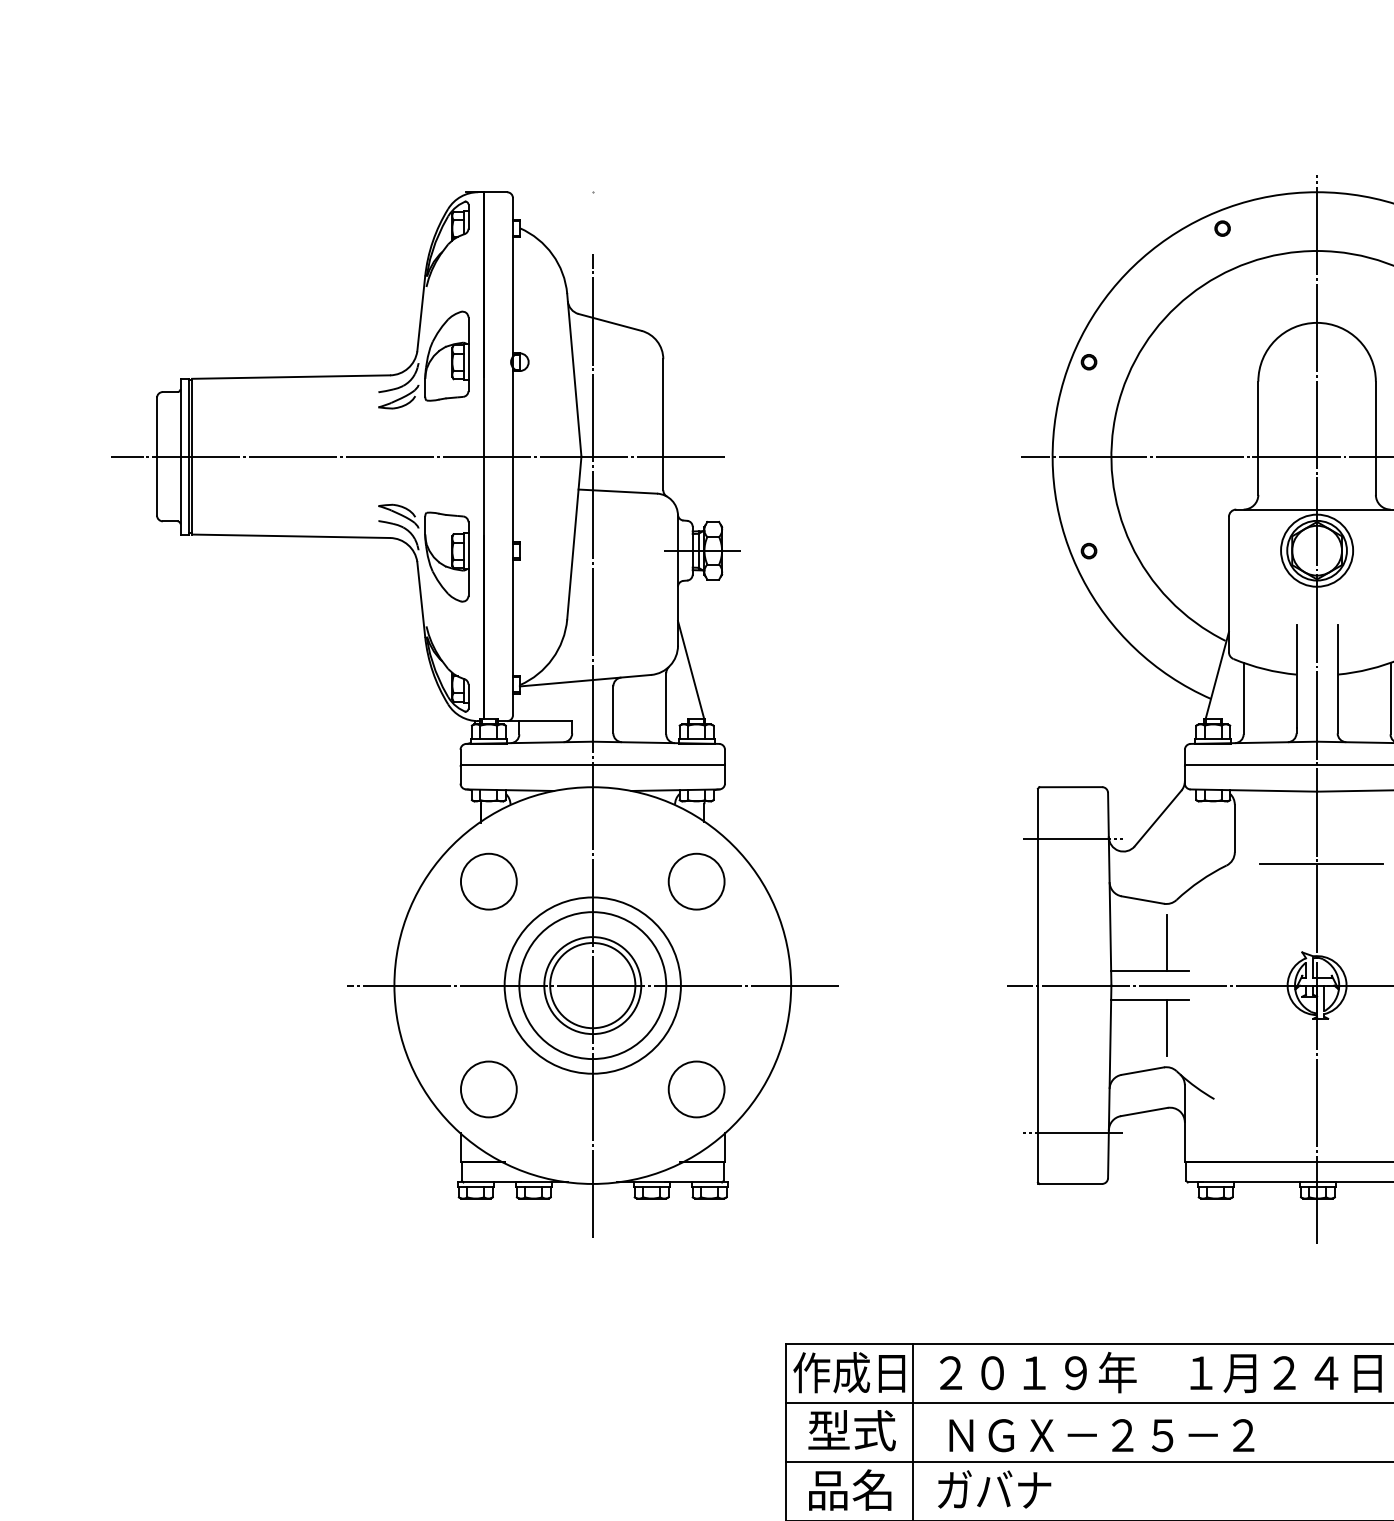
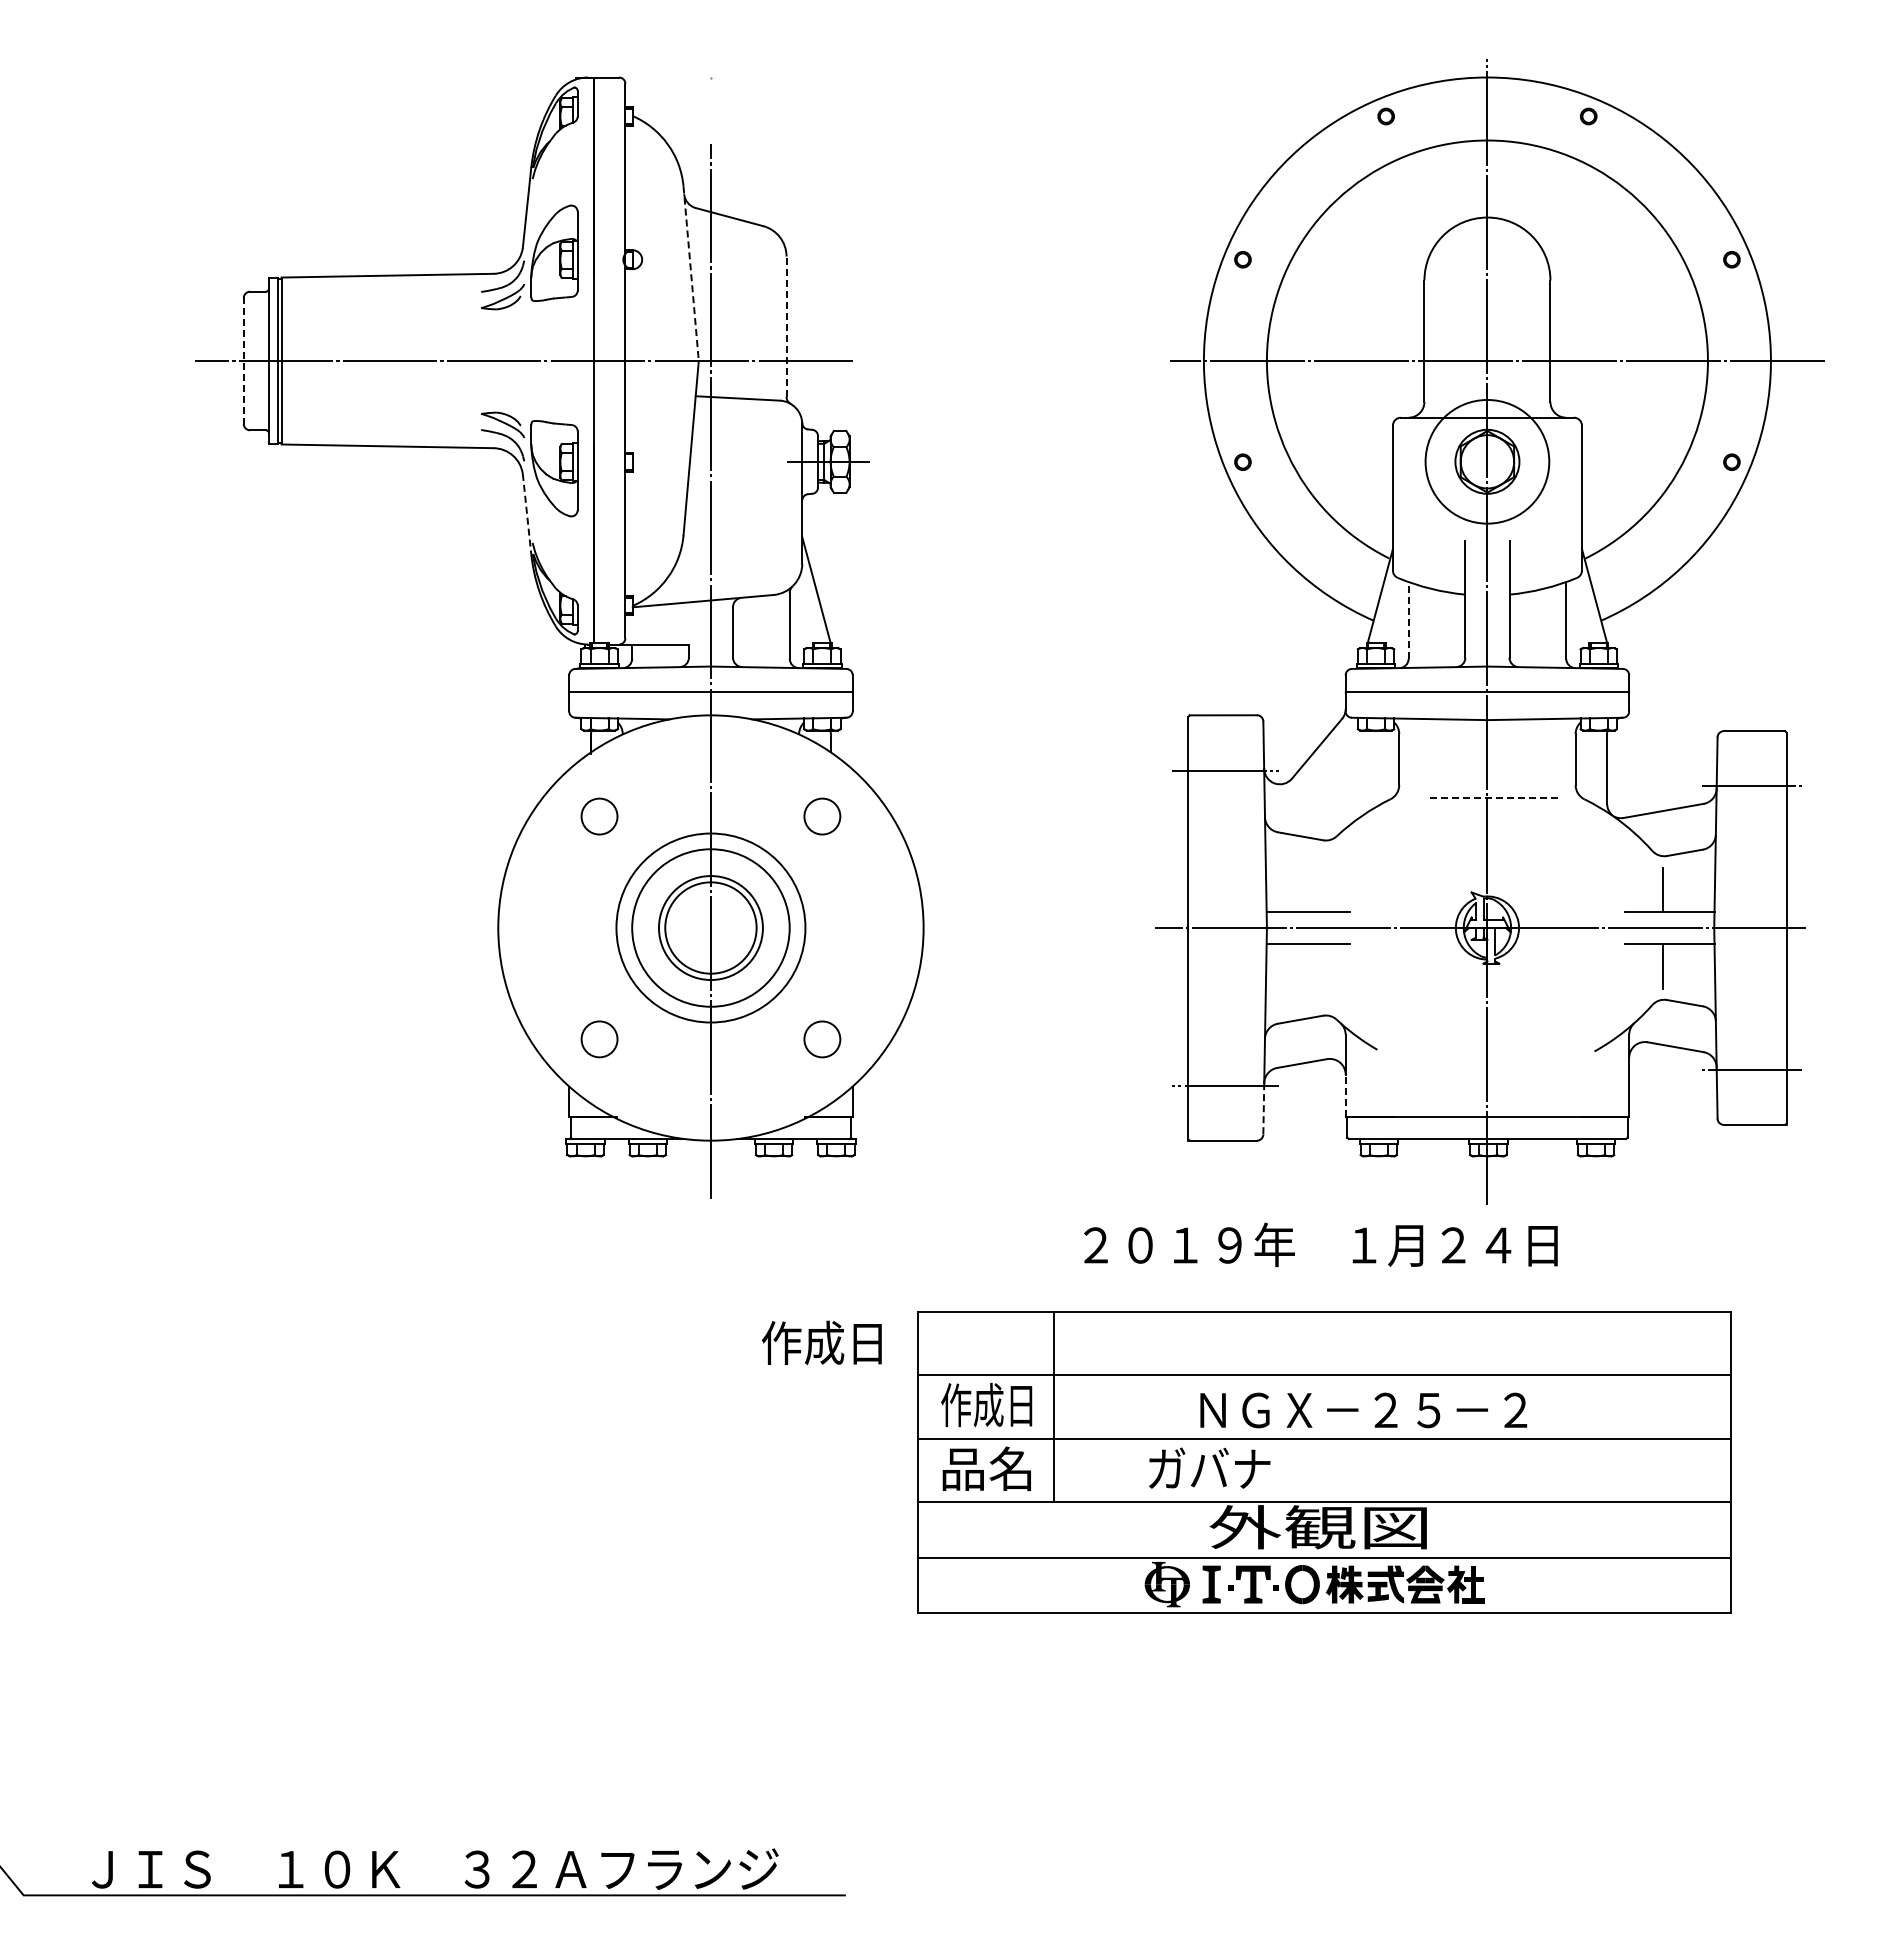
line: (574, 375) -> (691, 273), solid -> dashed
line: (663, 424) -> (786, 326), solid -> dashed
line: (156, 457) -> (243, 361), solid -> dashed
circle: (1317, 550) -> (1487, 461), size x1.6
line: (421, 599) -> (527, 514), solid -> dashed
line: (1243, 697) -> (1408, 619), solid -> dashed
line: (1321, 863) -> (1492, 797), solid -> dashed
circle: (488, 881) -> (599, 816), size x0.6
part: (696, 881) -> (822, 816), size x0.6
line: (1166, 943) -> (1326, 882), removed
line: (592, 986) -> (710, 928), removed
line: (1166, 1028) -> (1326, 973), removed
circle: (488, 1089) -> (599, 1039), size x0.6
circle: (696, 1089) -> (822, 1039), size x0.6
line: (1184, 1141) -> (1345, 1095), solid -> dashed
line: (1108, 1153) -> (1263, 1108), solid -> dashed
text: (848, 1372) -> (821, 1342), moved
text: (1160, 1372) -> (1320, 1244), moved
text: (851, 1430) -> (988, 1404), 型式 -> 作成日
text: (1101, 1435) -> (1363, 1410), moved
text: (994, 1488) -> (1209, 1467), moved

